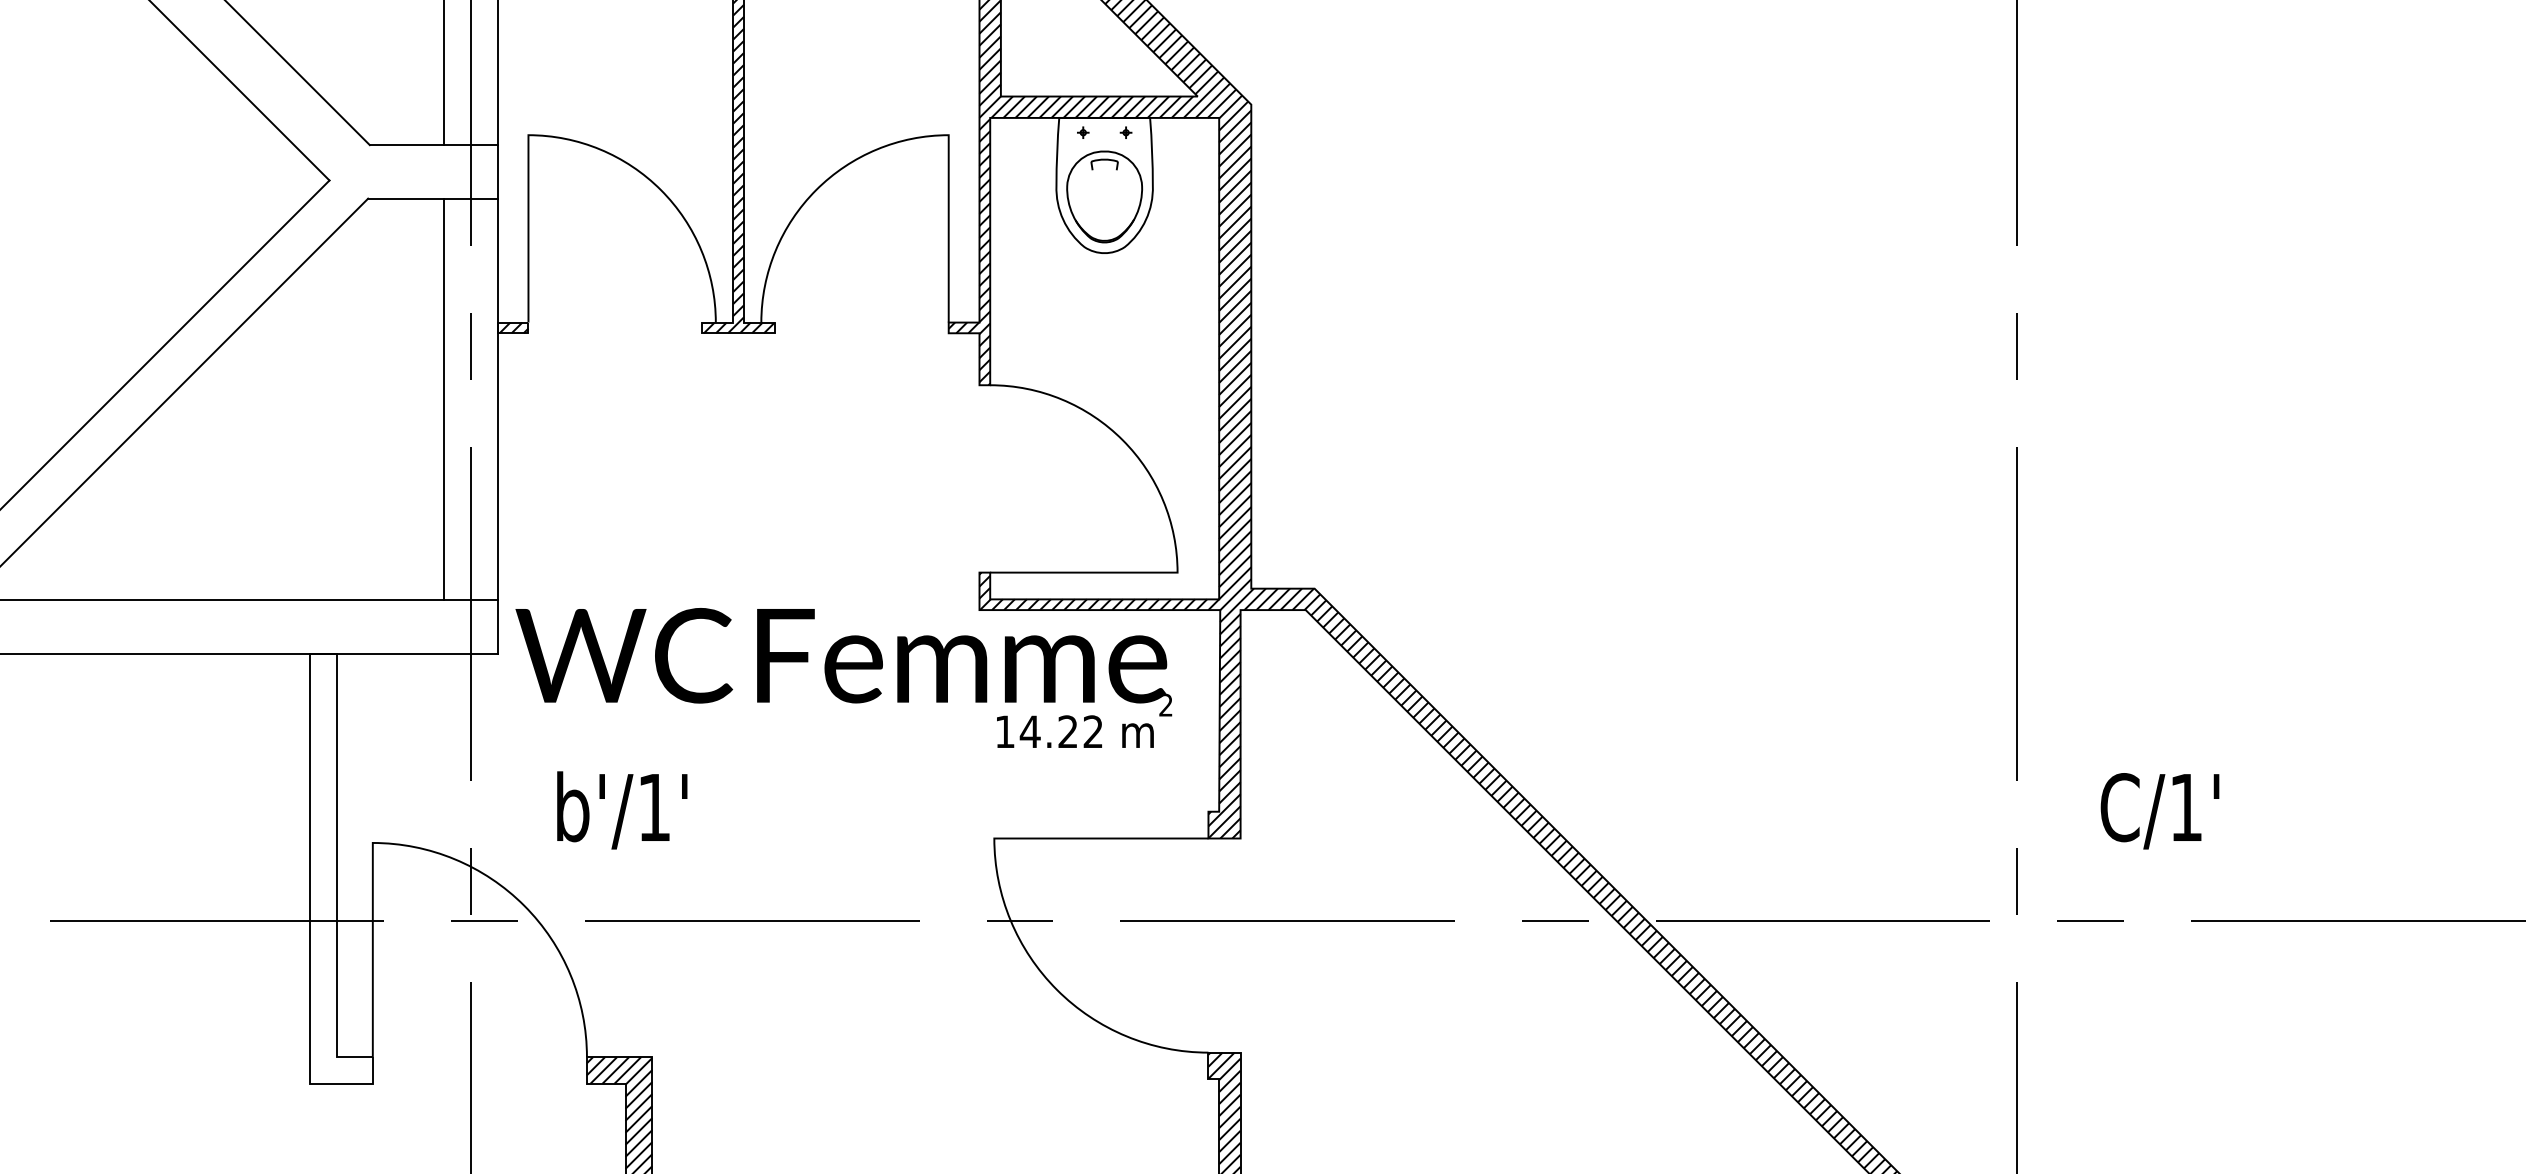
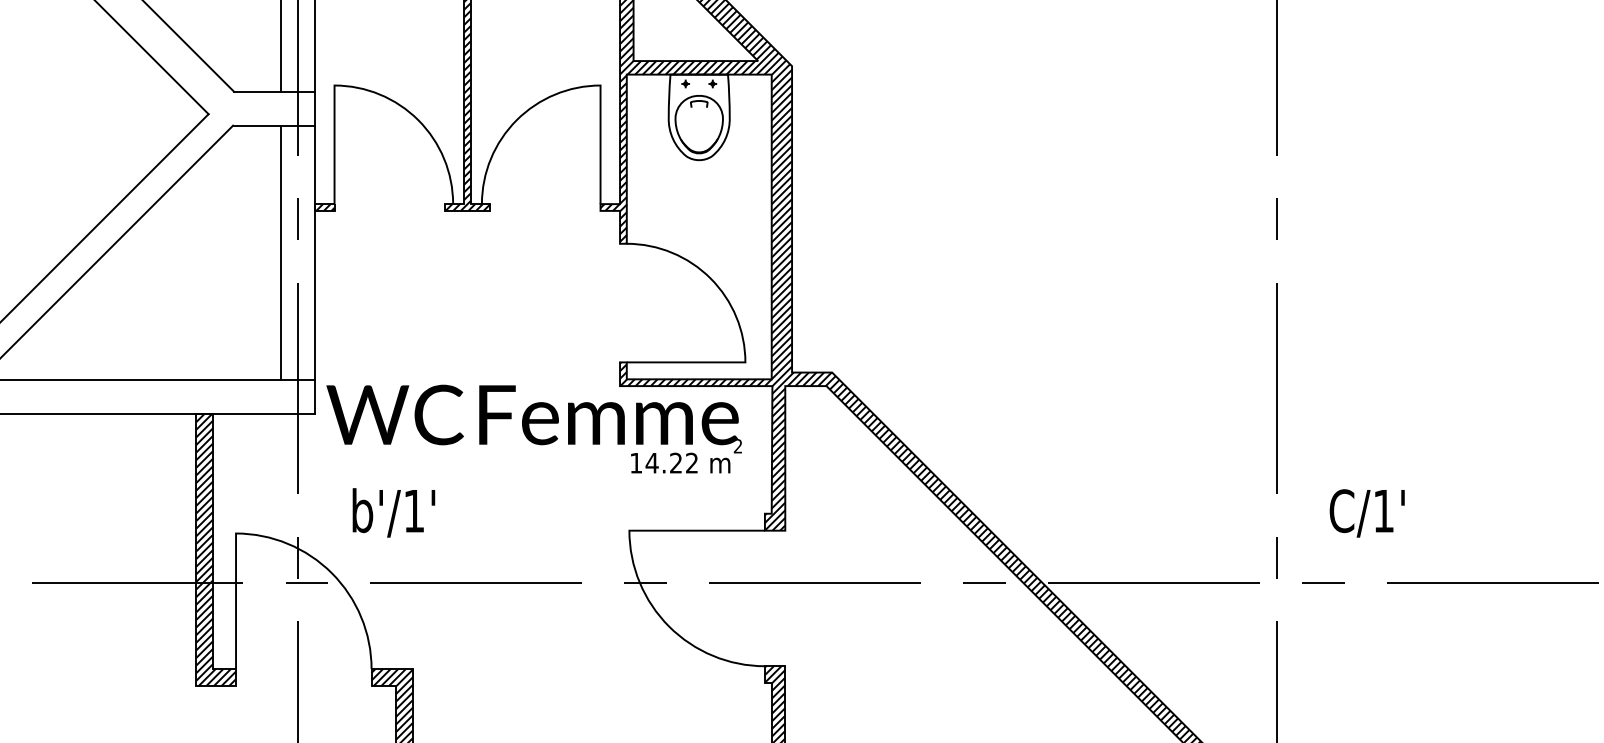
hatch: (341, 868) -> (216, 549), added

